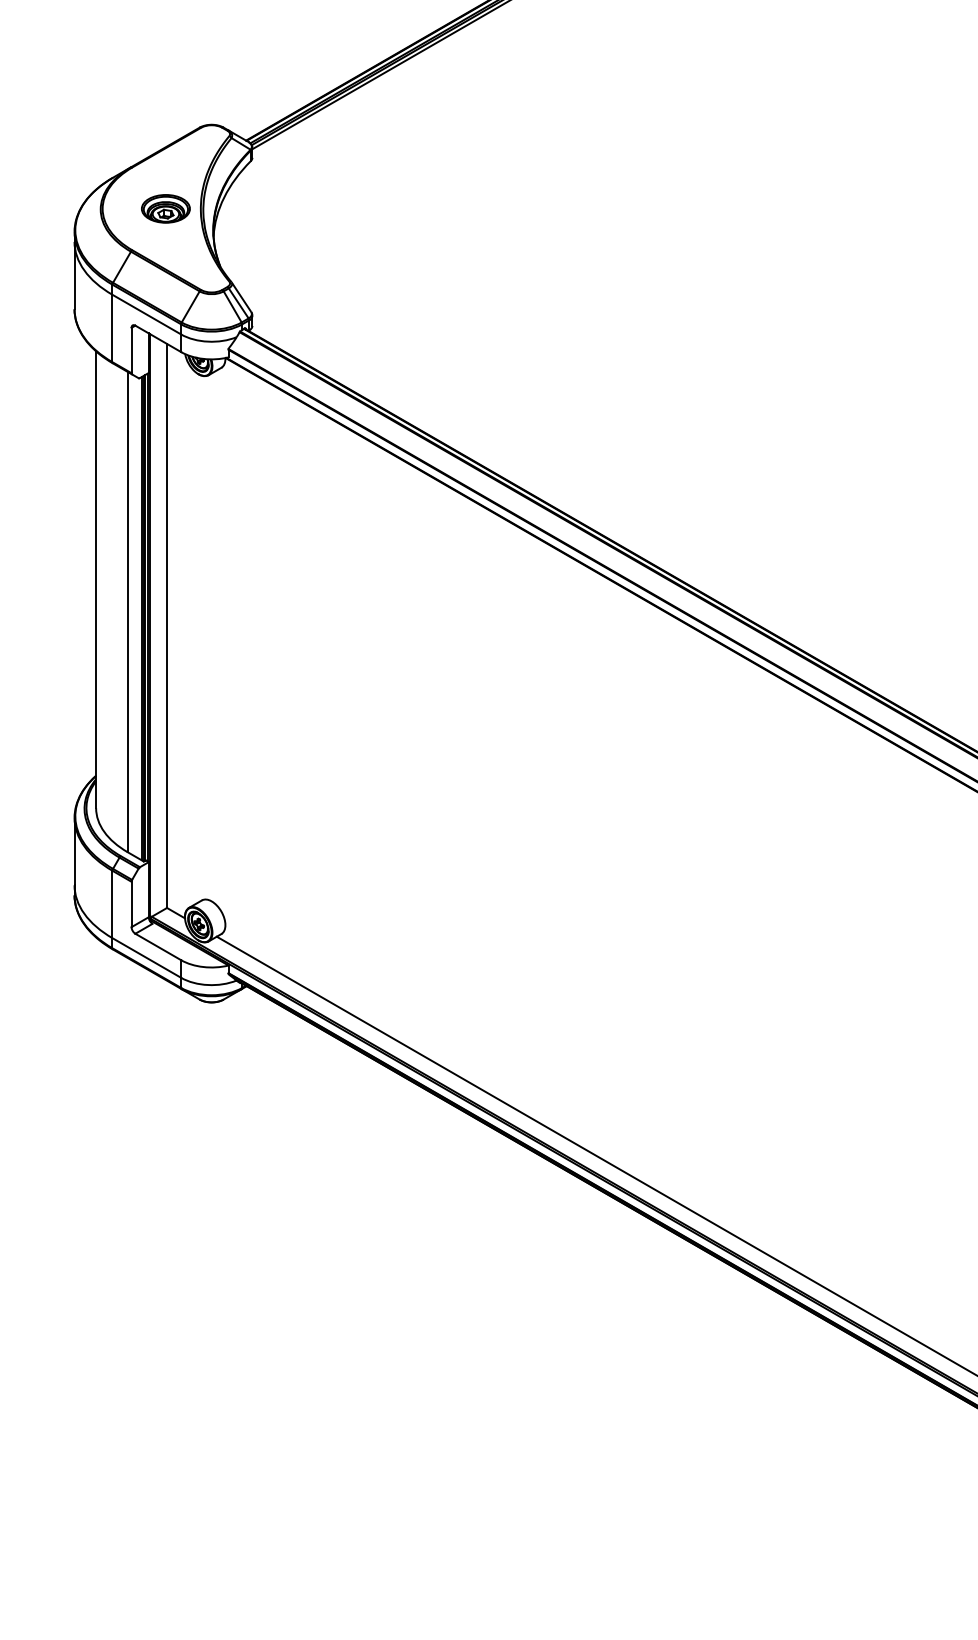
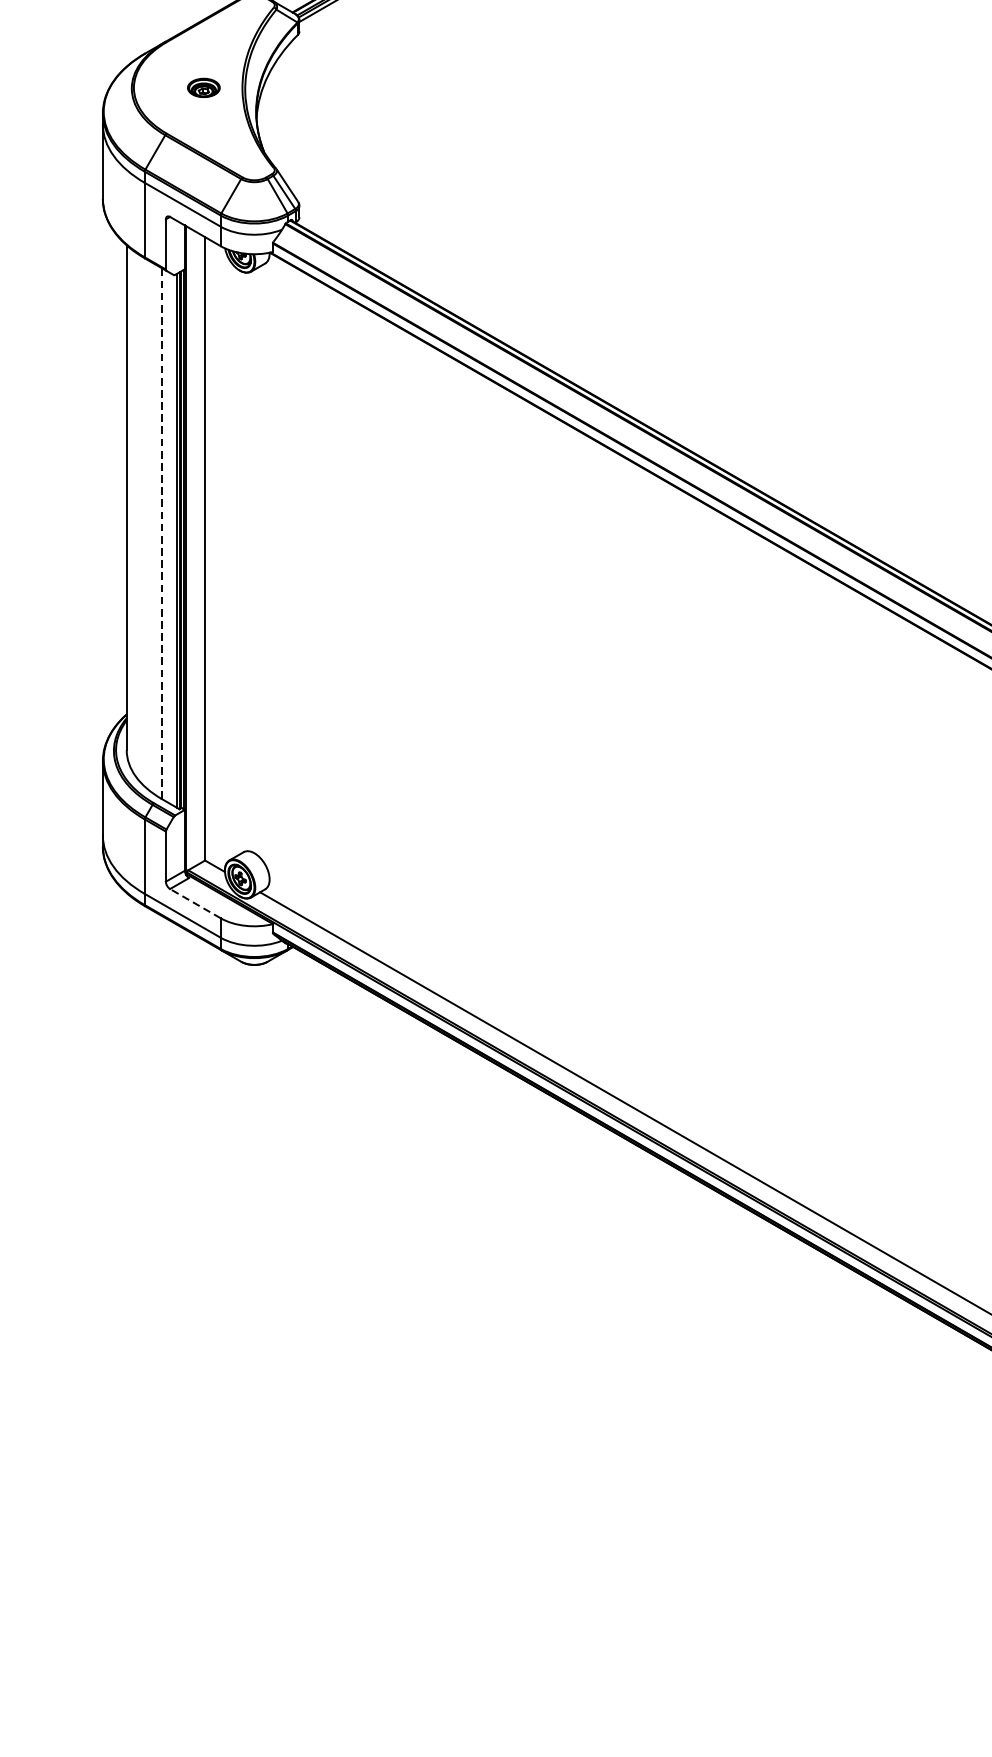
part: (165, 208) -> (203, 87), size x0.6
line: (127, 611) -> (161, 532), solid -> dashed
line: (157, 946) -> (194, 903), solid -> dashed

